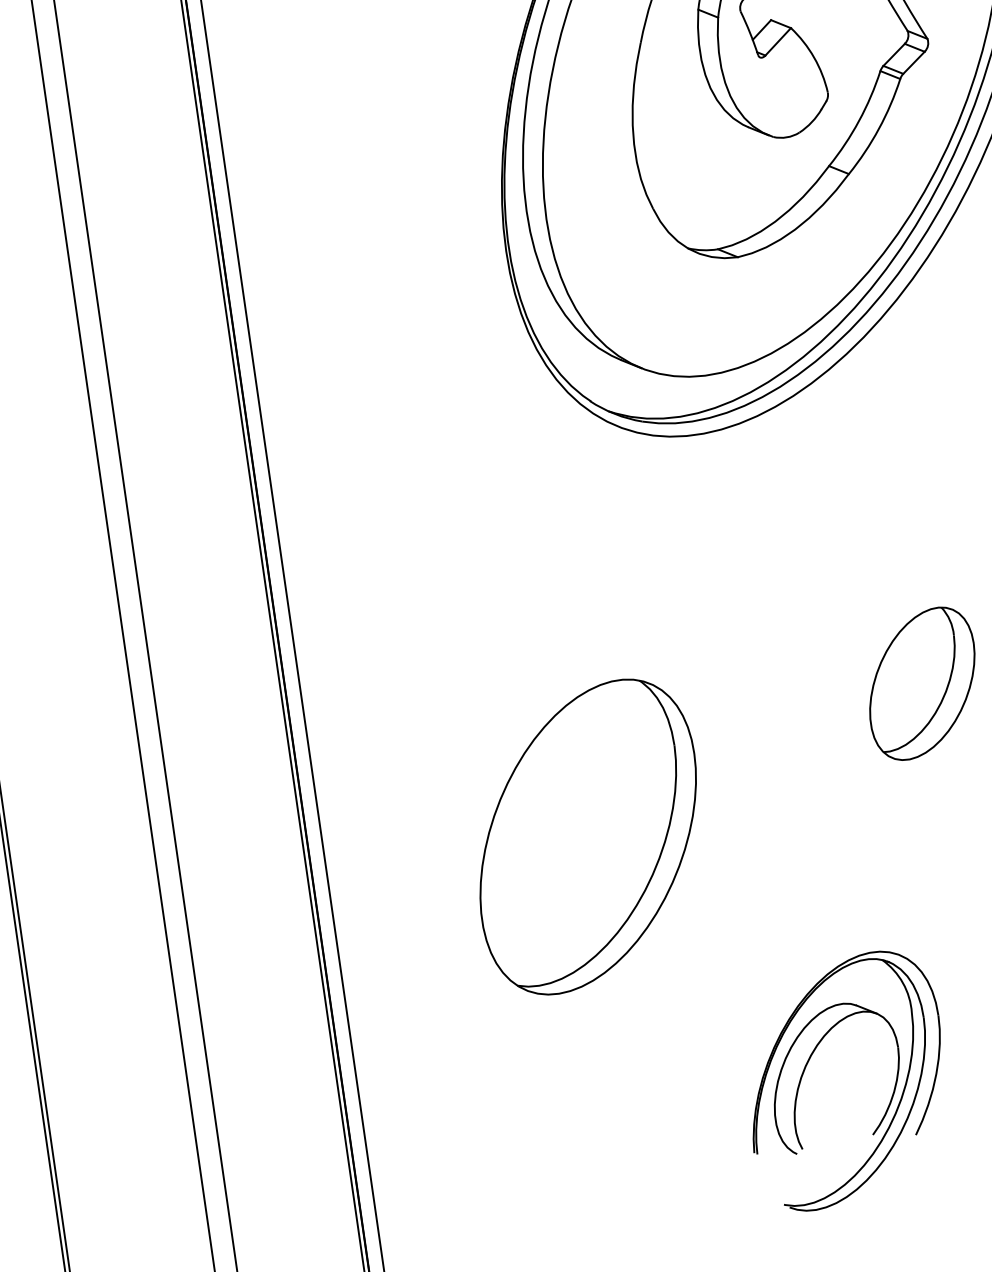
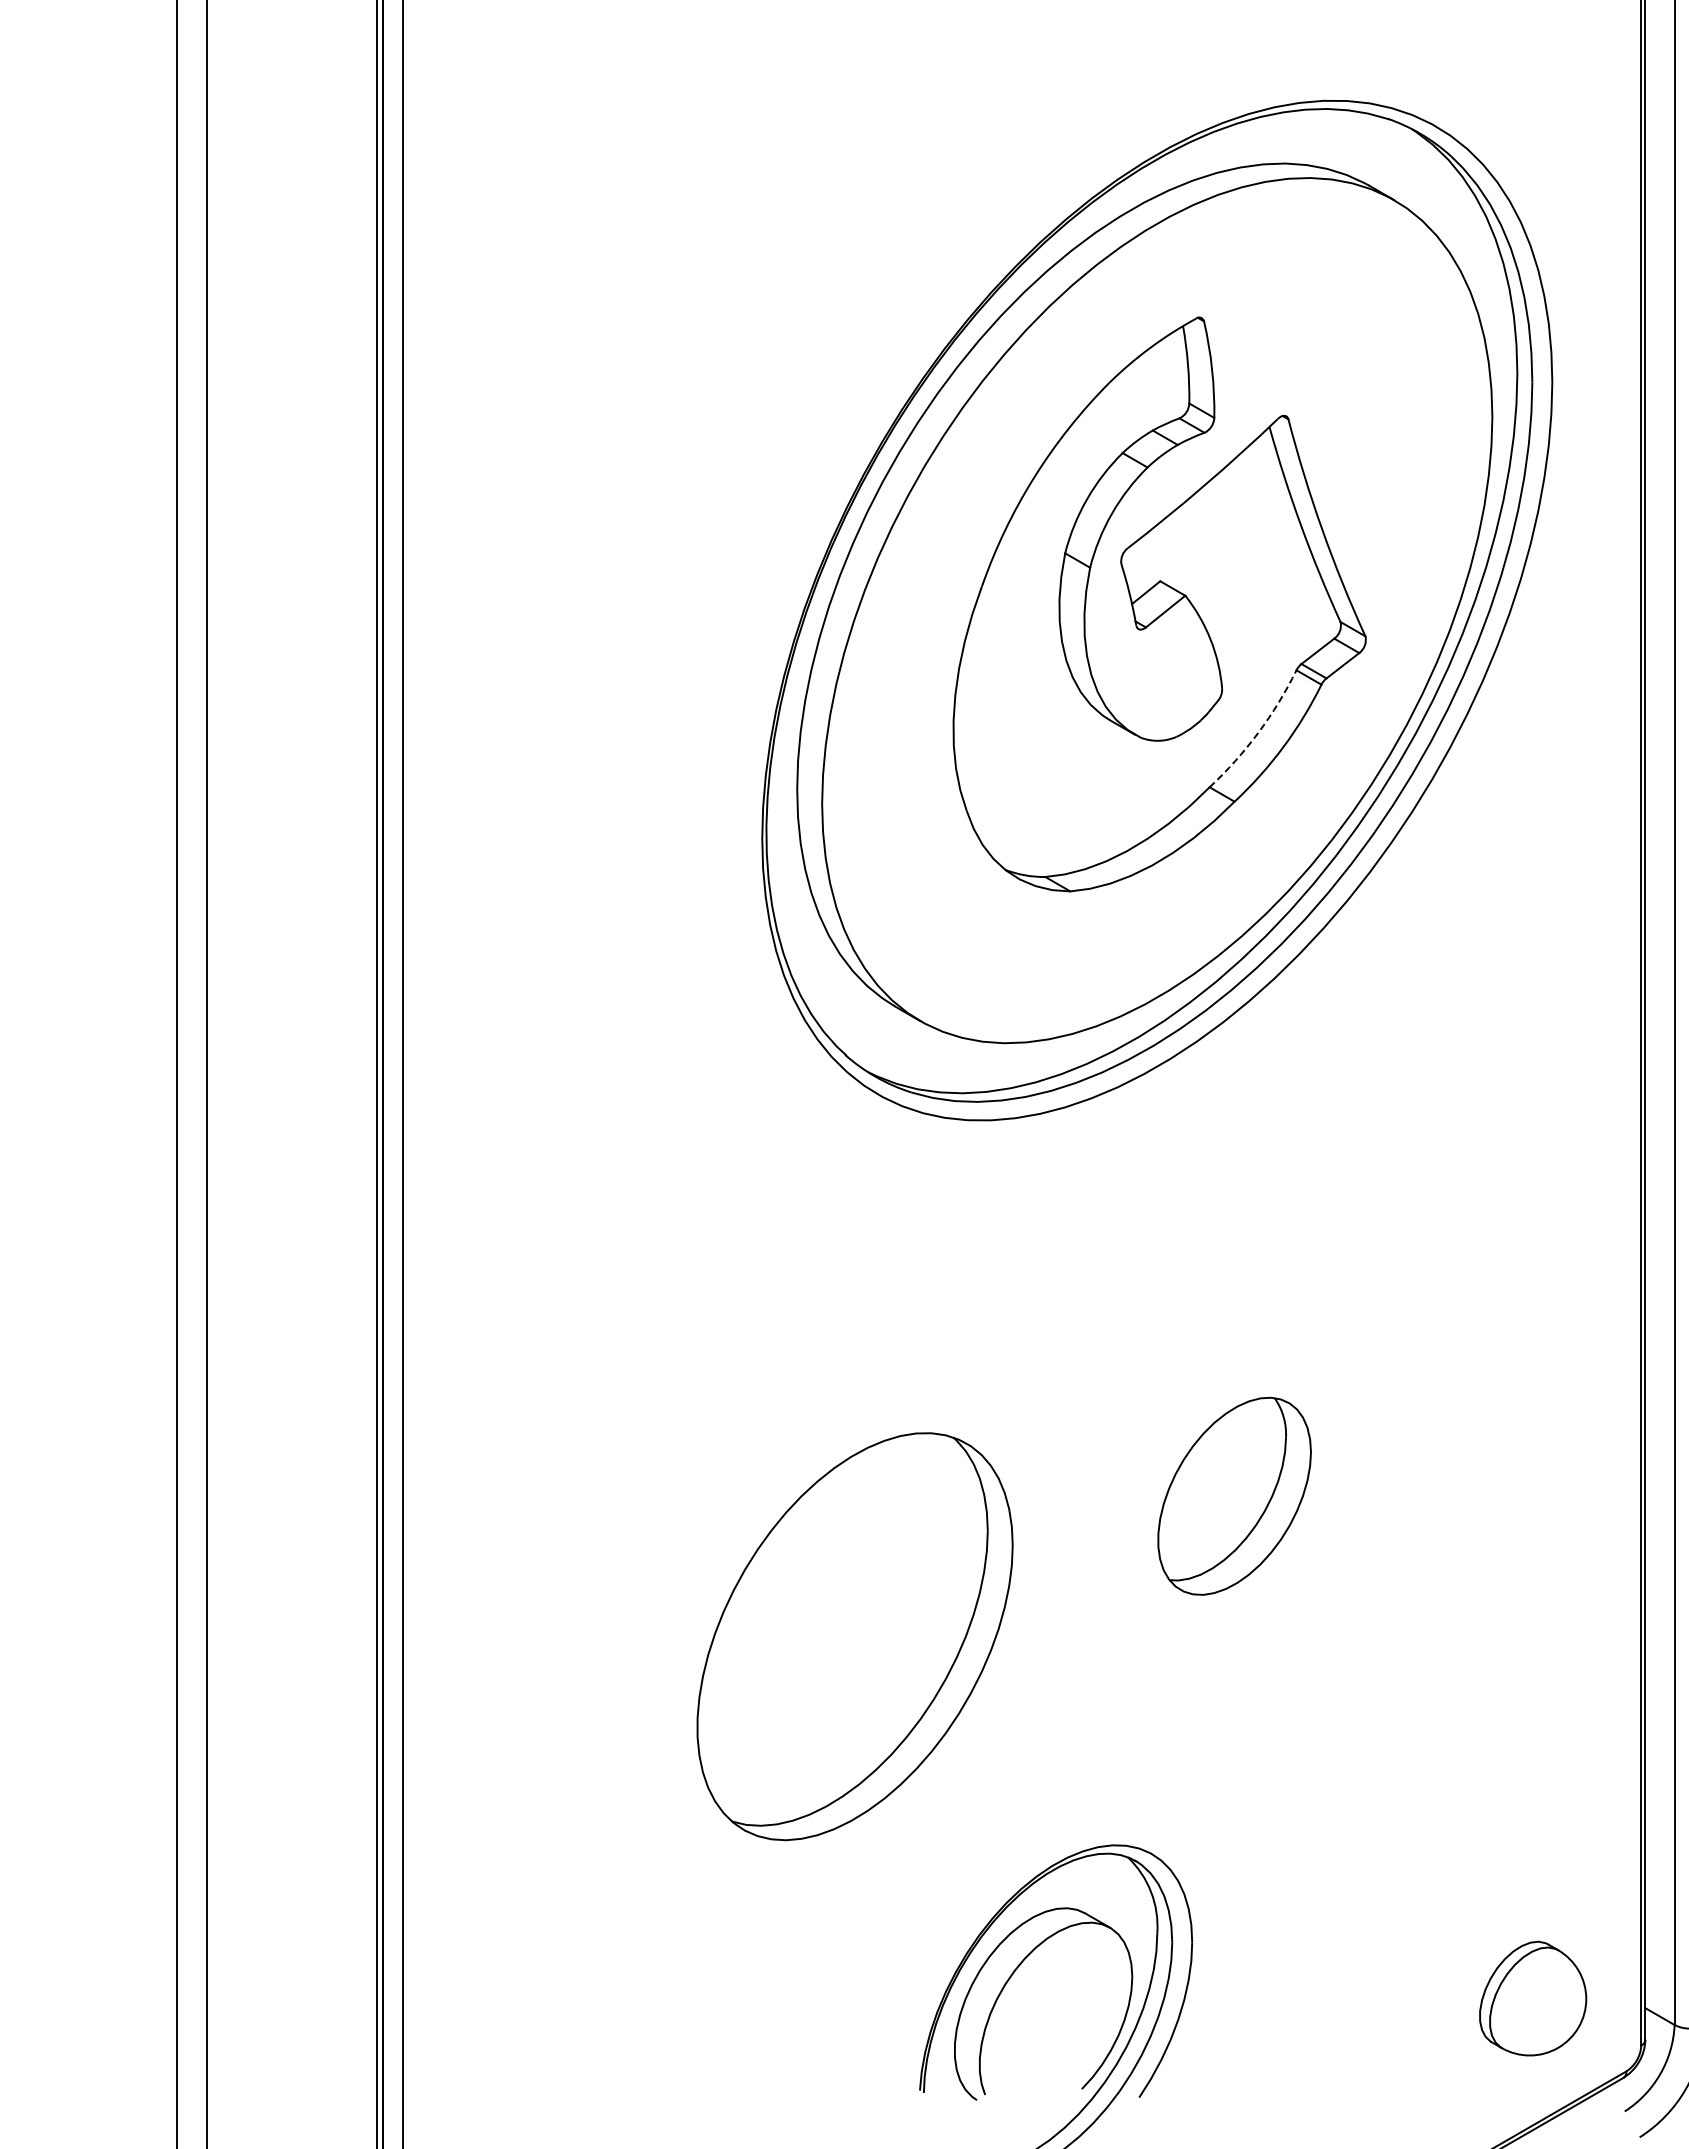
arc: (859, 120) -> (1258, 732), solid -> dashed
part: (587, 836) -> (854, 1636), moved

